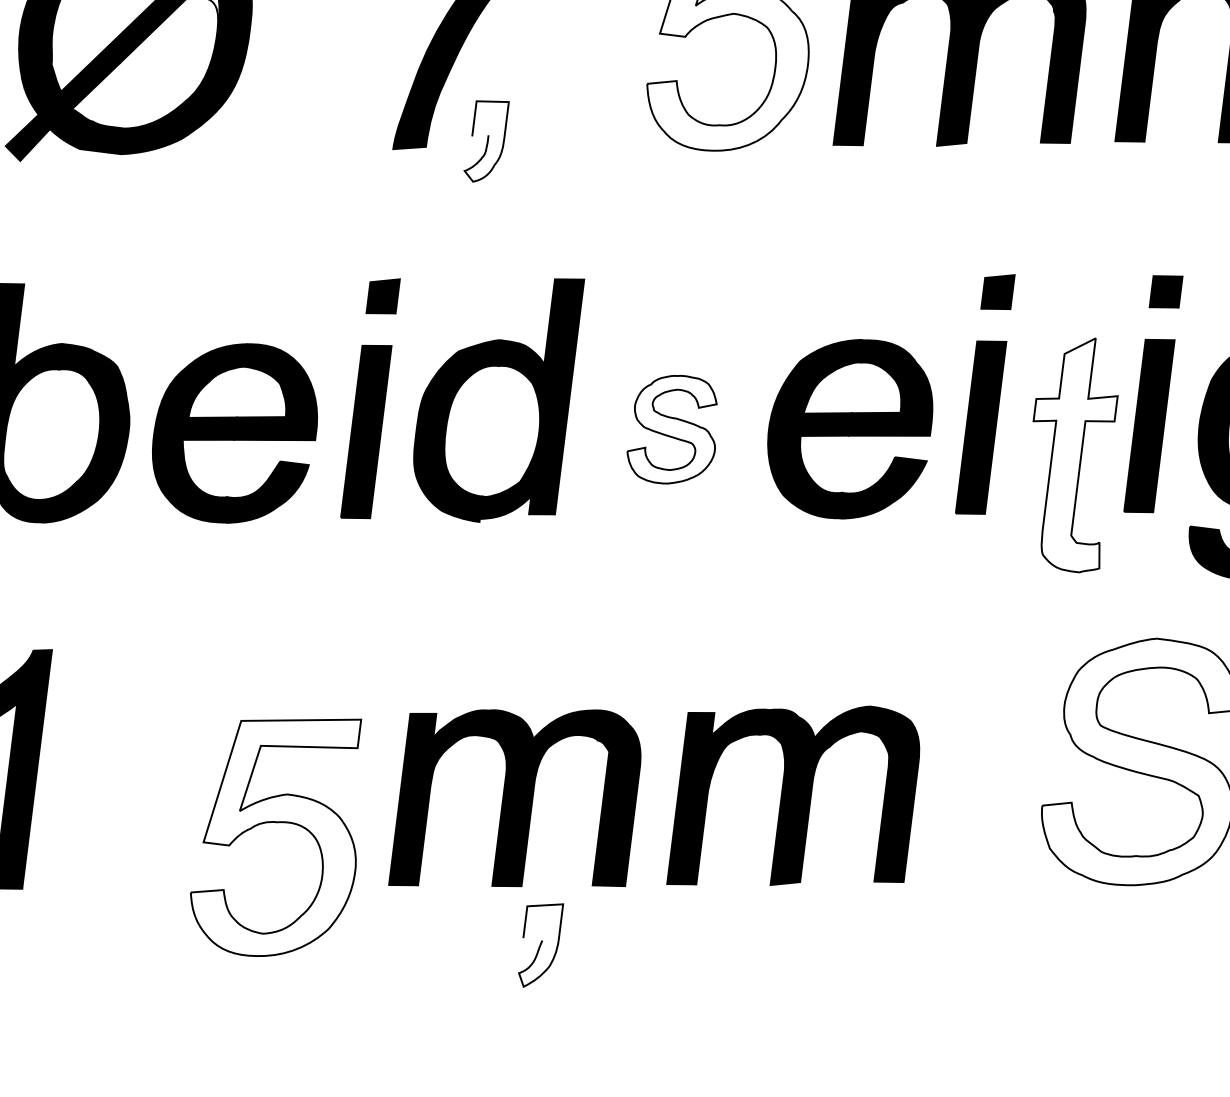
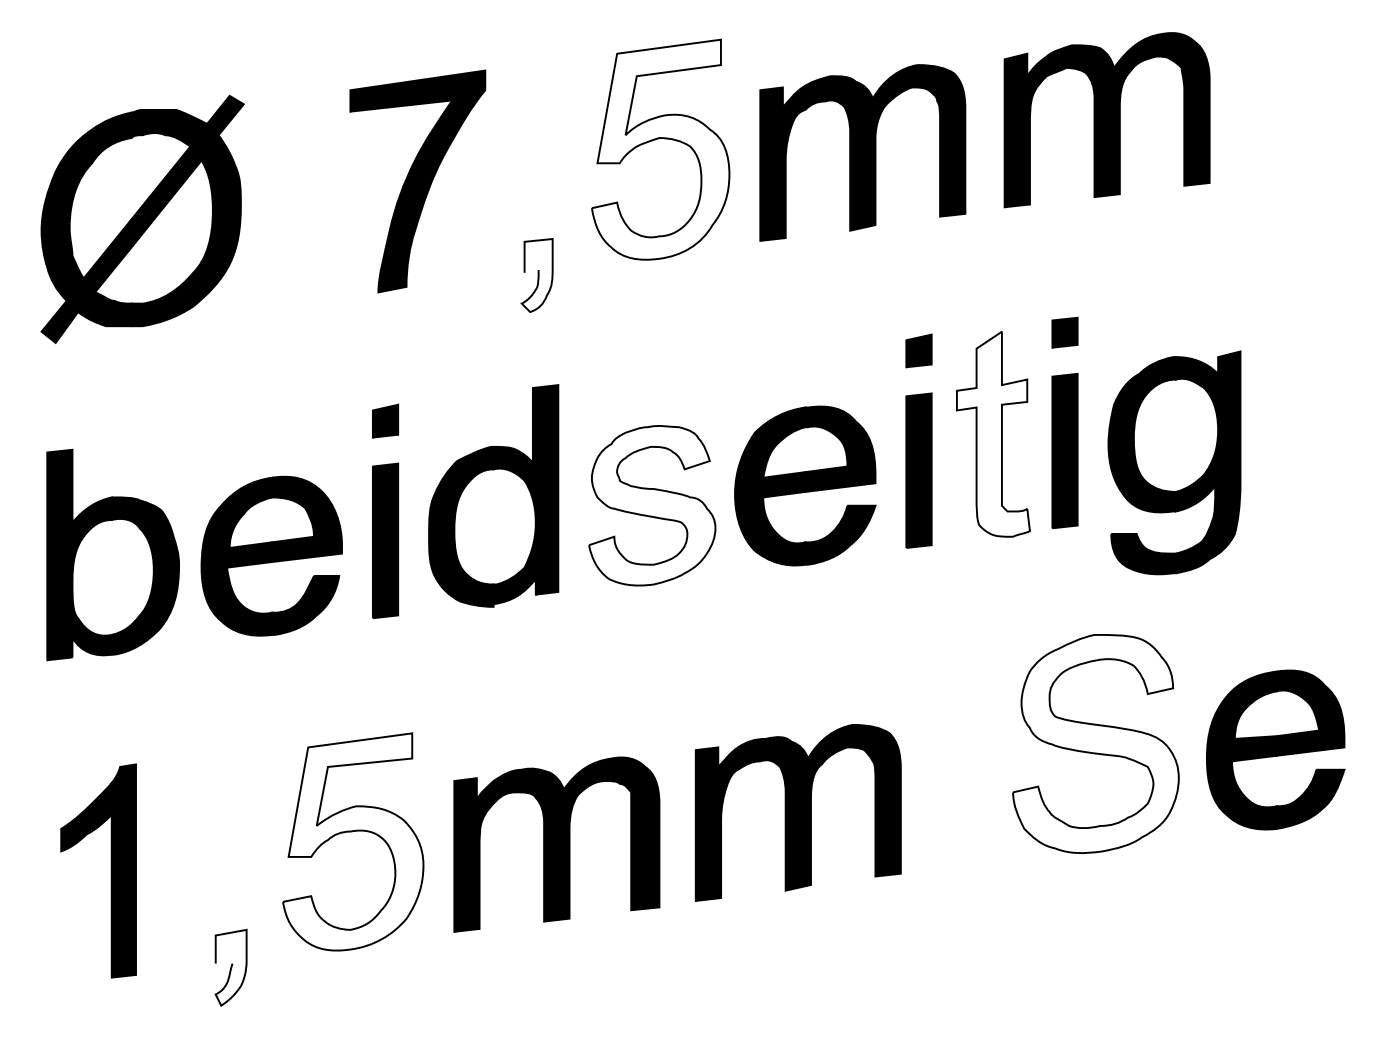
curve: (486, 141) -> (537, 275), moved
part: (674, 429) -> (652, 505), size x1.67
part: (1071, 453) -> (993, 434), moved
part: (279, 823) -> (352, 832), moved
curve: (539, 944) -> (230, 967), moved

